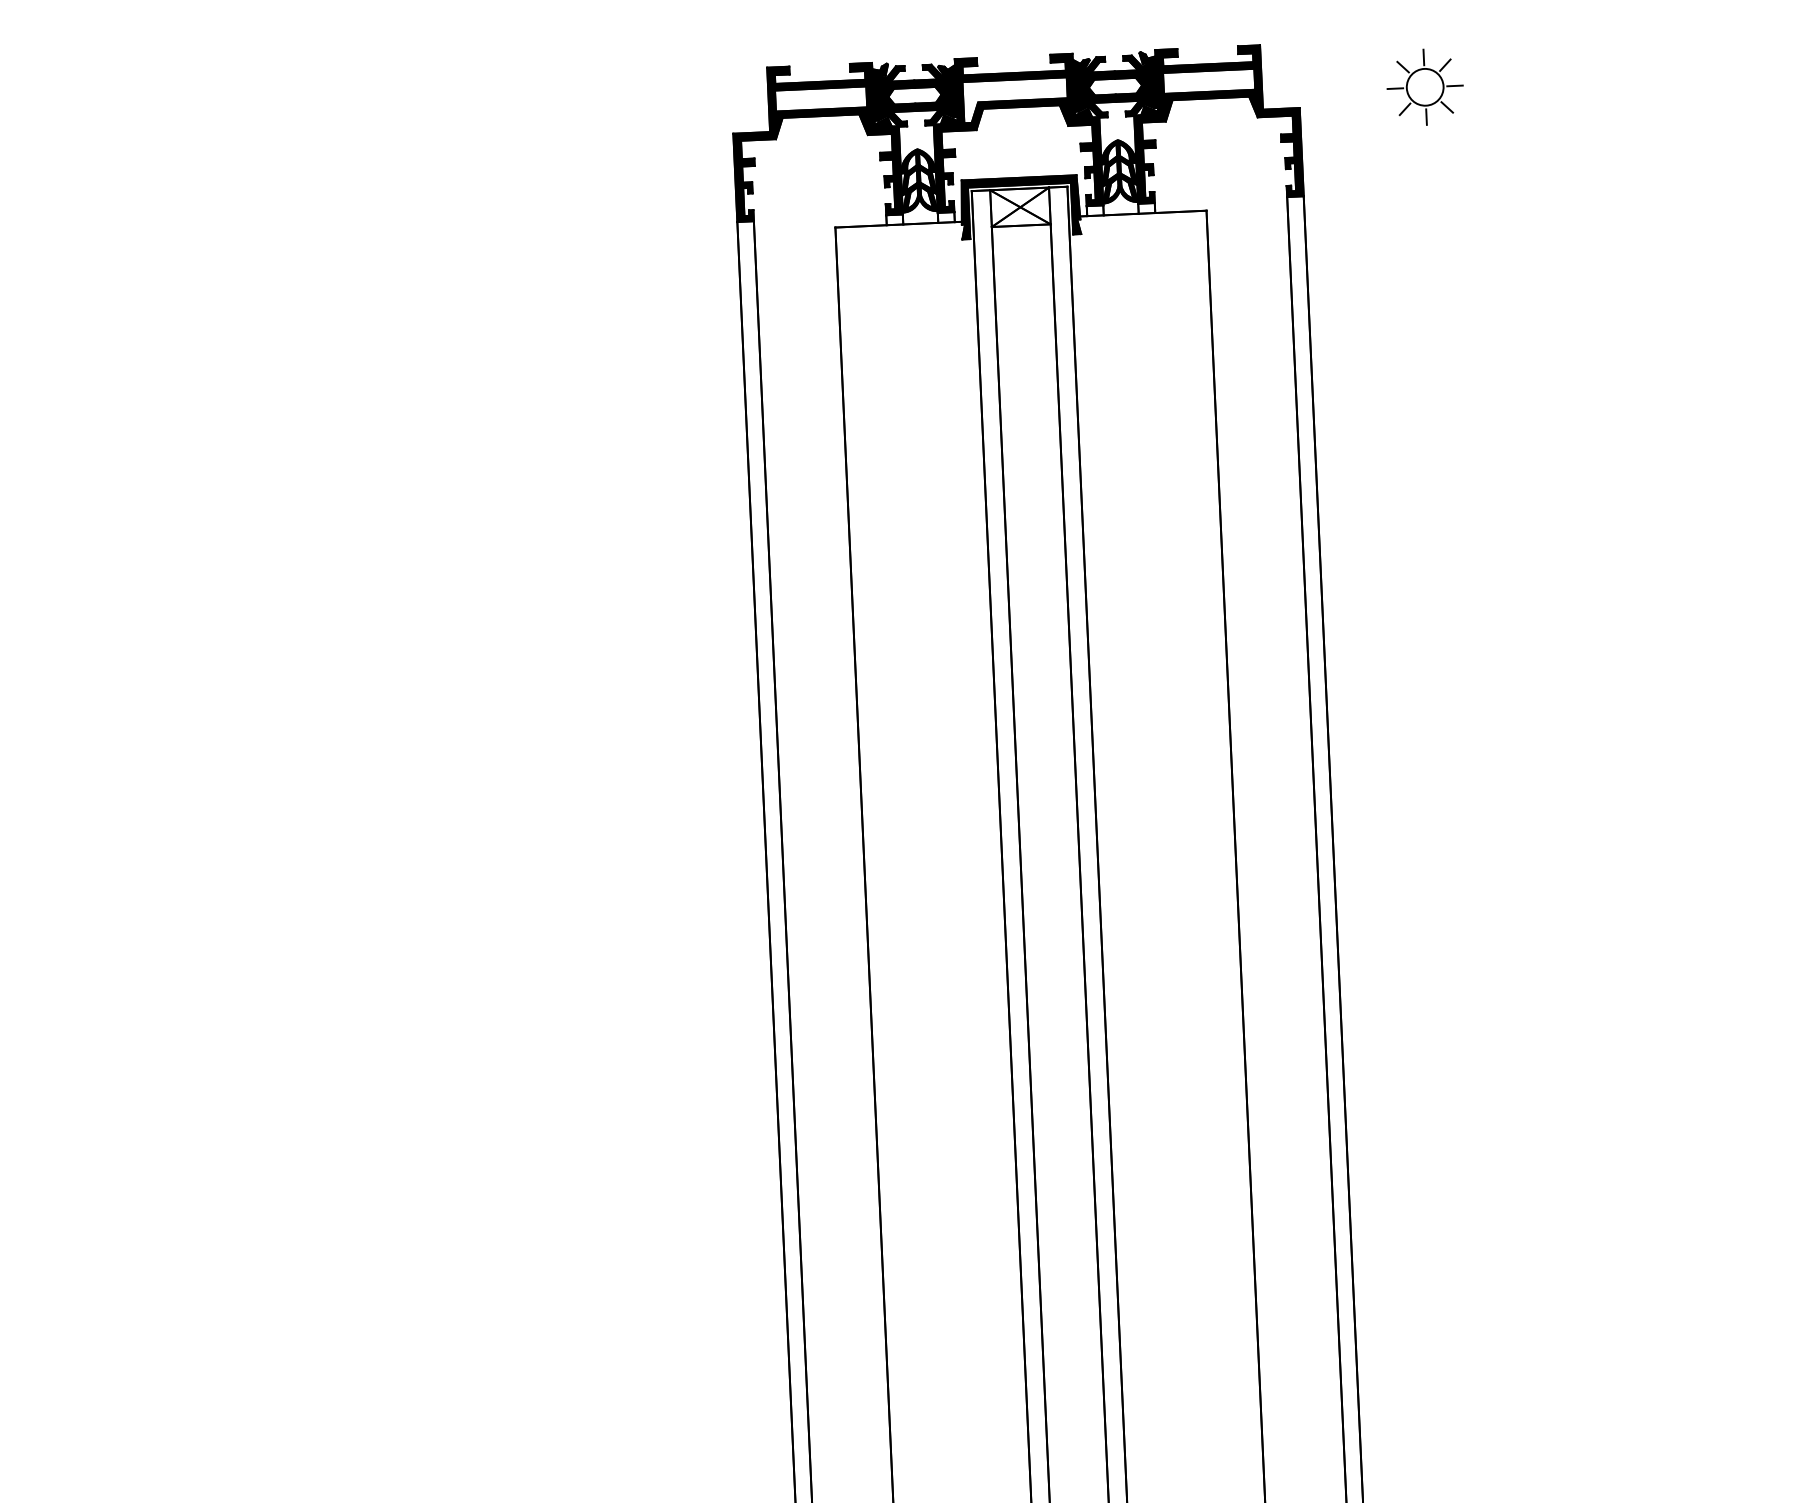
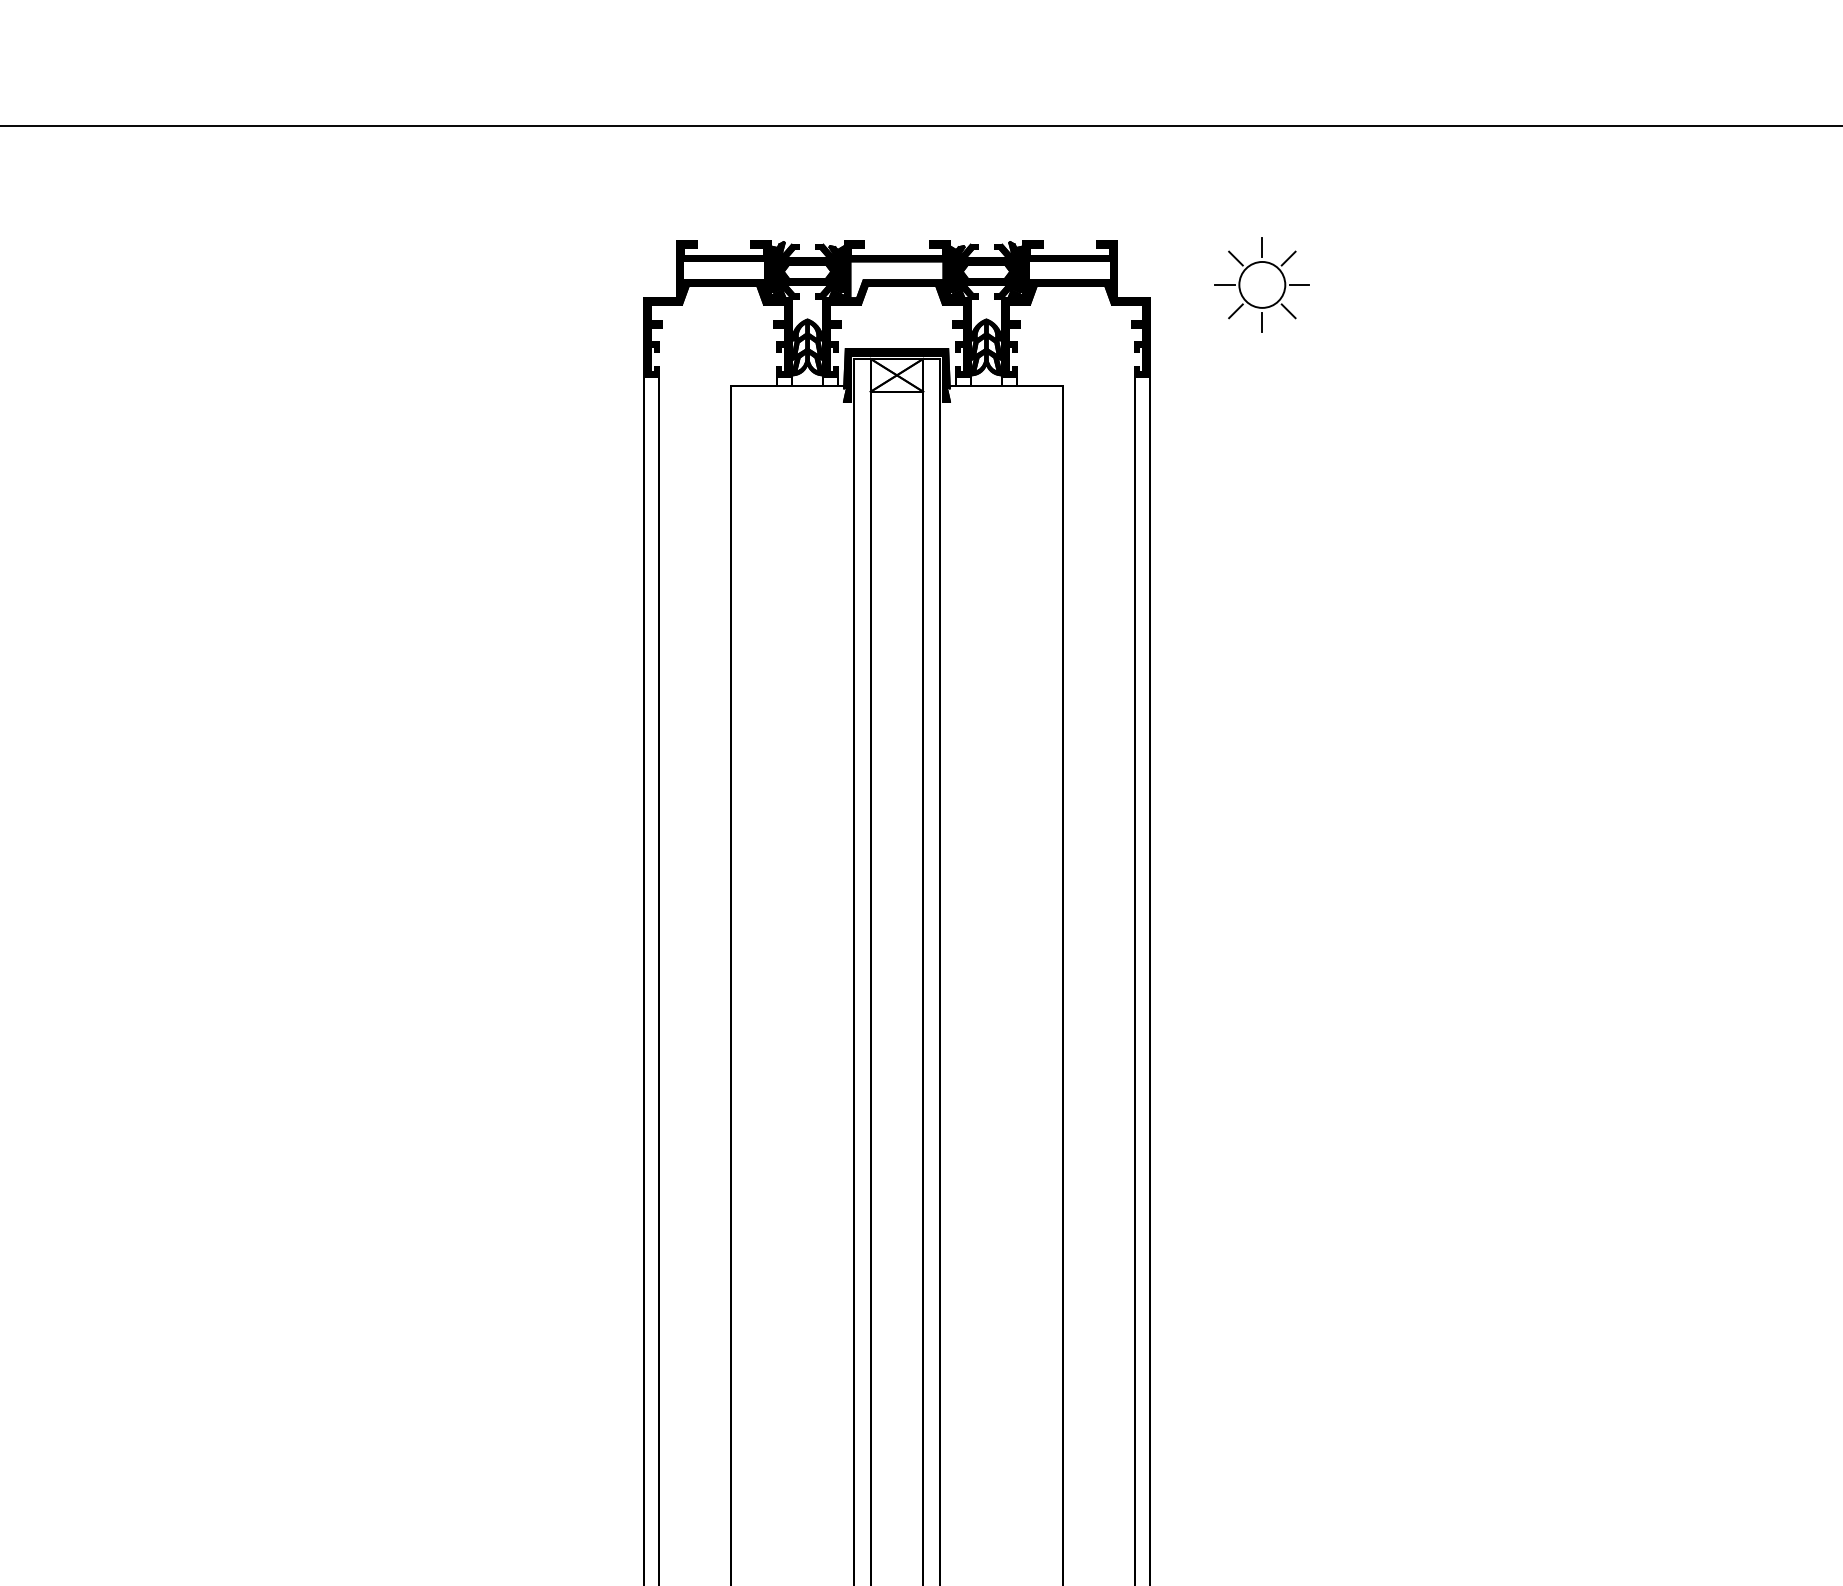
part: (1425, 86) -> (1262, 284), size x1.4

